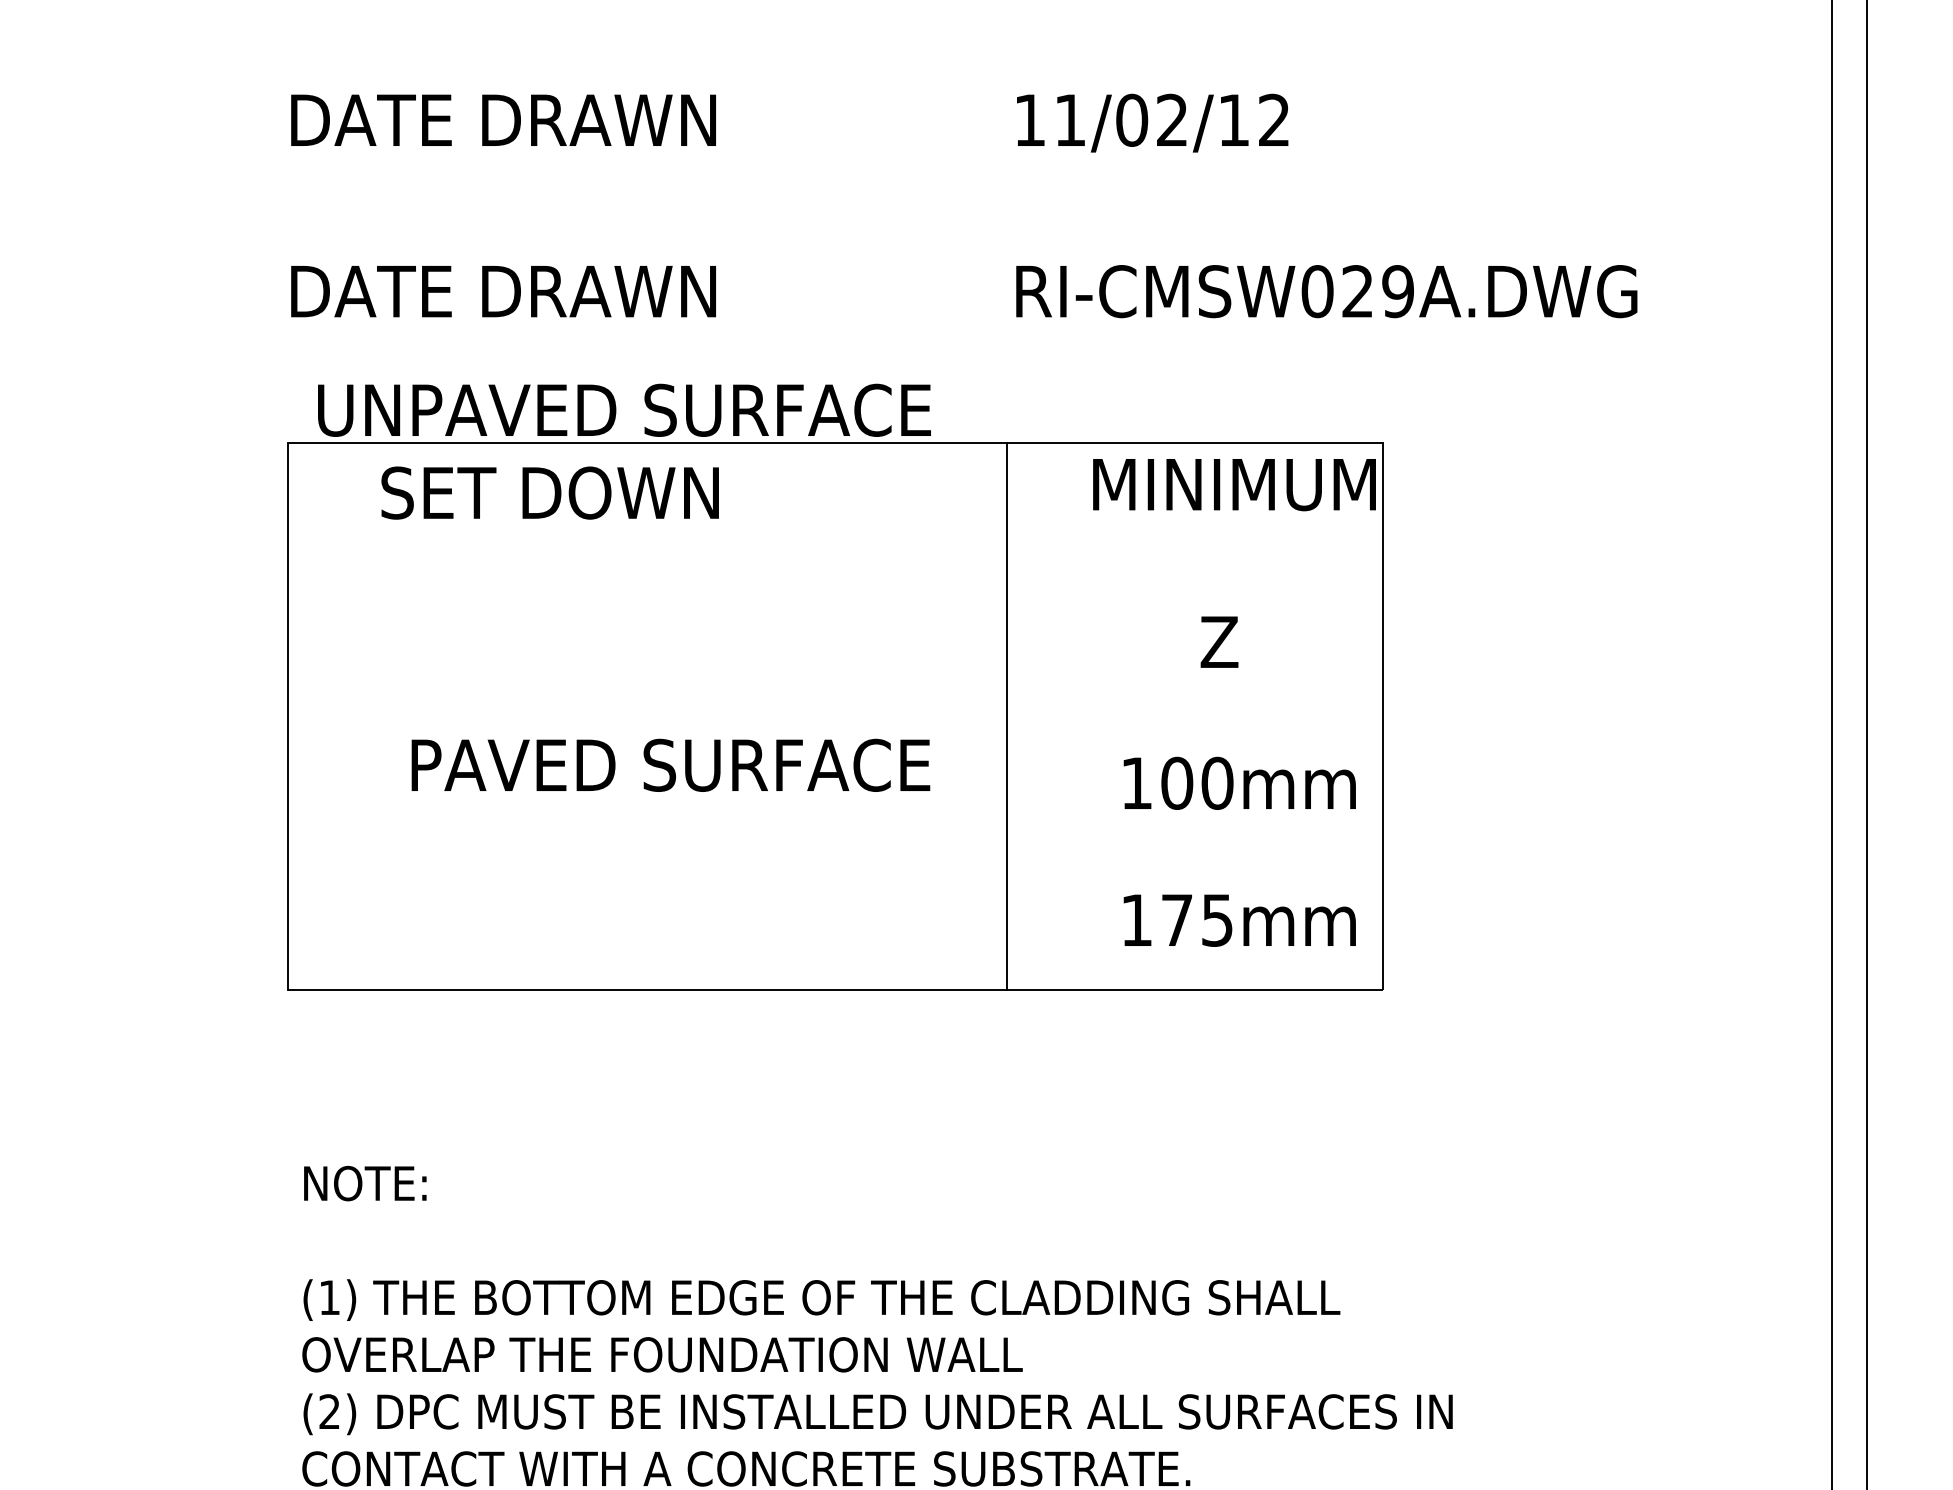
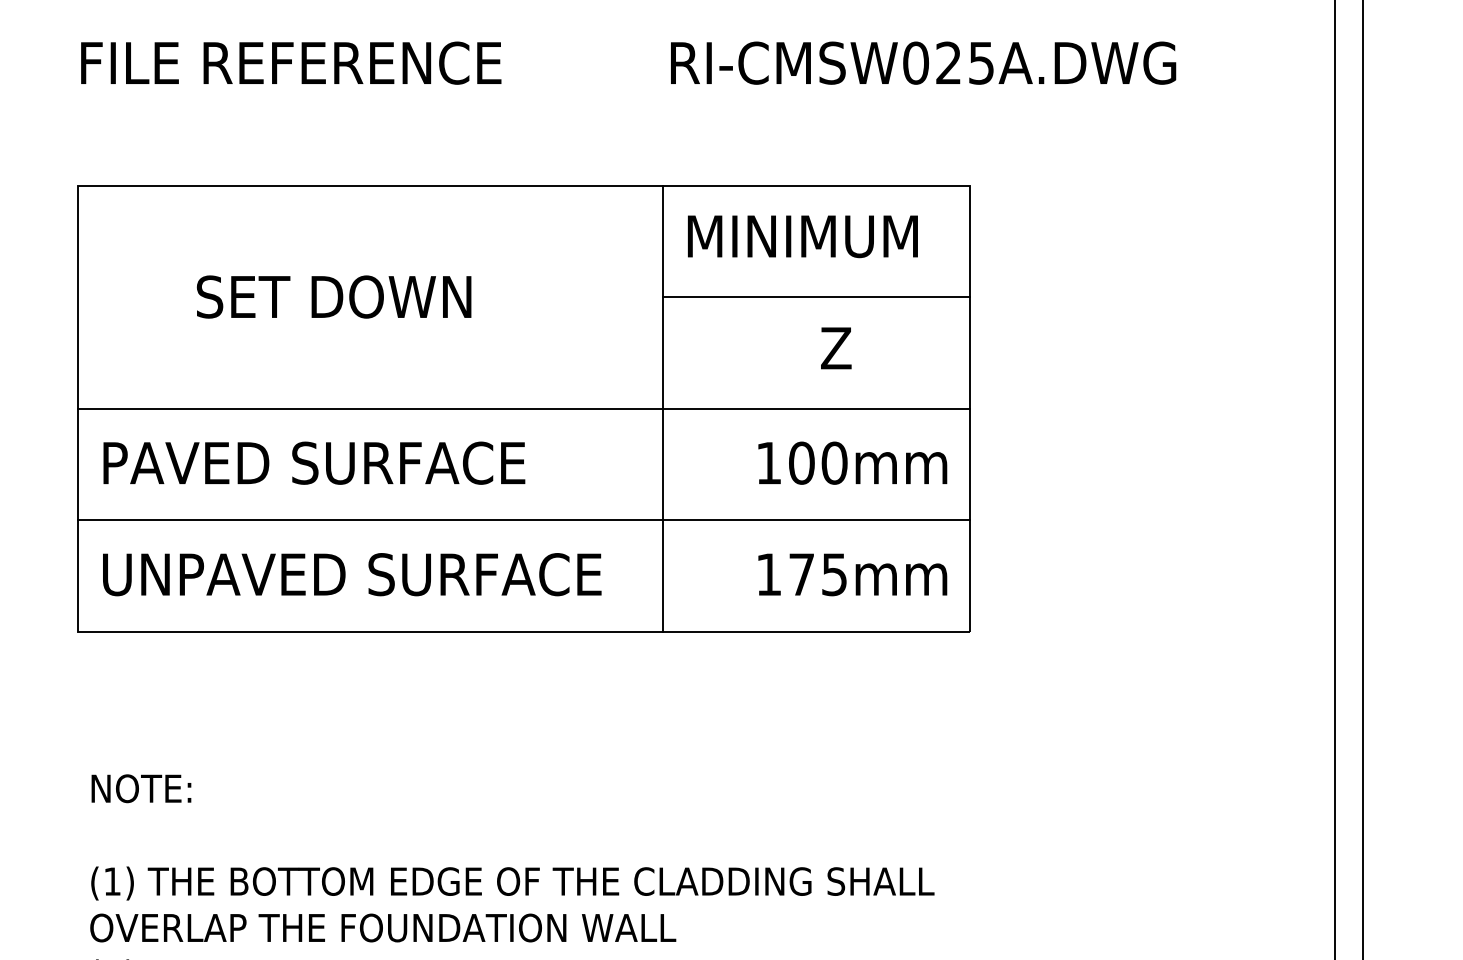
text: (552, 291) -> (293, 63), DATE DRAWN -> FILE REFERENCE
text: (1397, 291) -> (981, 63), RI-CMSW029A.DWG -> RI-CMSW025A.DWG
text: (624, 409) -> (352, 573), moved
text: (1234, 485) -> (802, 237), moved
text: (549, 492) -> (333, 296), moved
line: (1194, 579) -> (815, 297), added
line: (835, 716) -> (523, 408), added
text: (670, 764) -> (314, 462), moved
line: (835, 853) -> (523, 520), added

